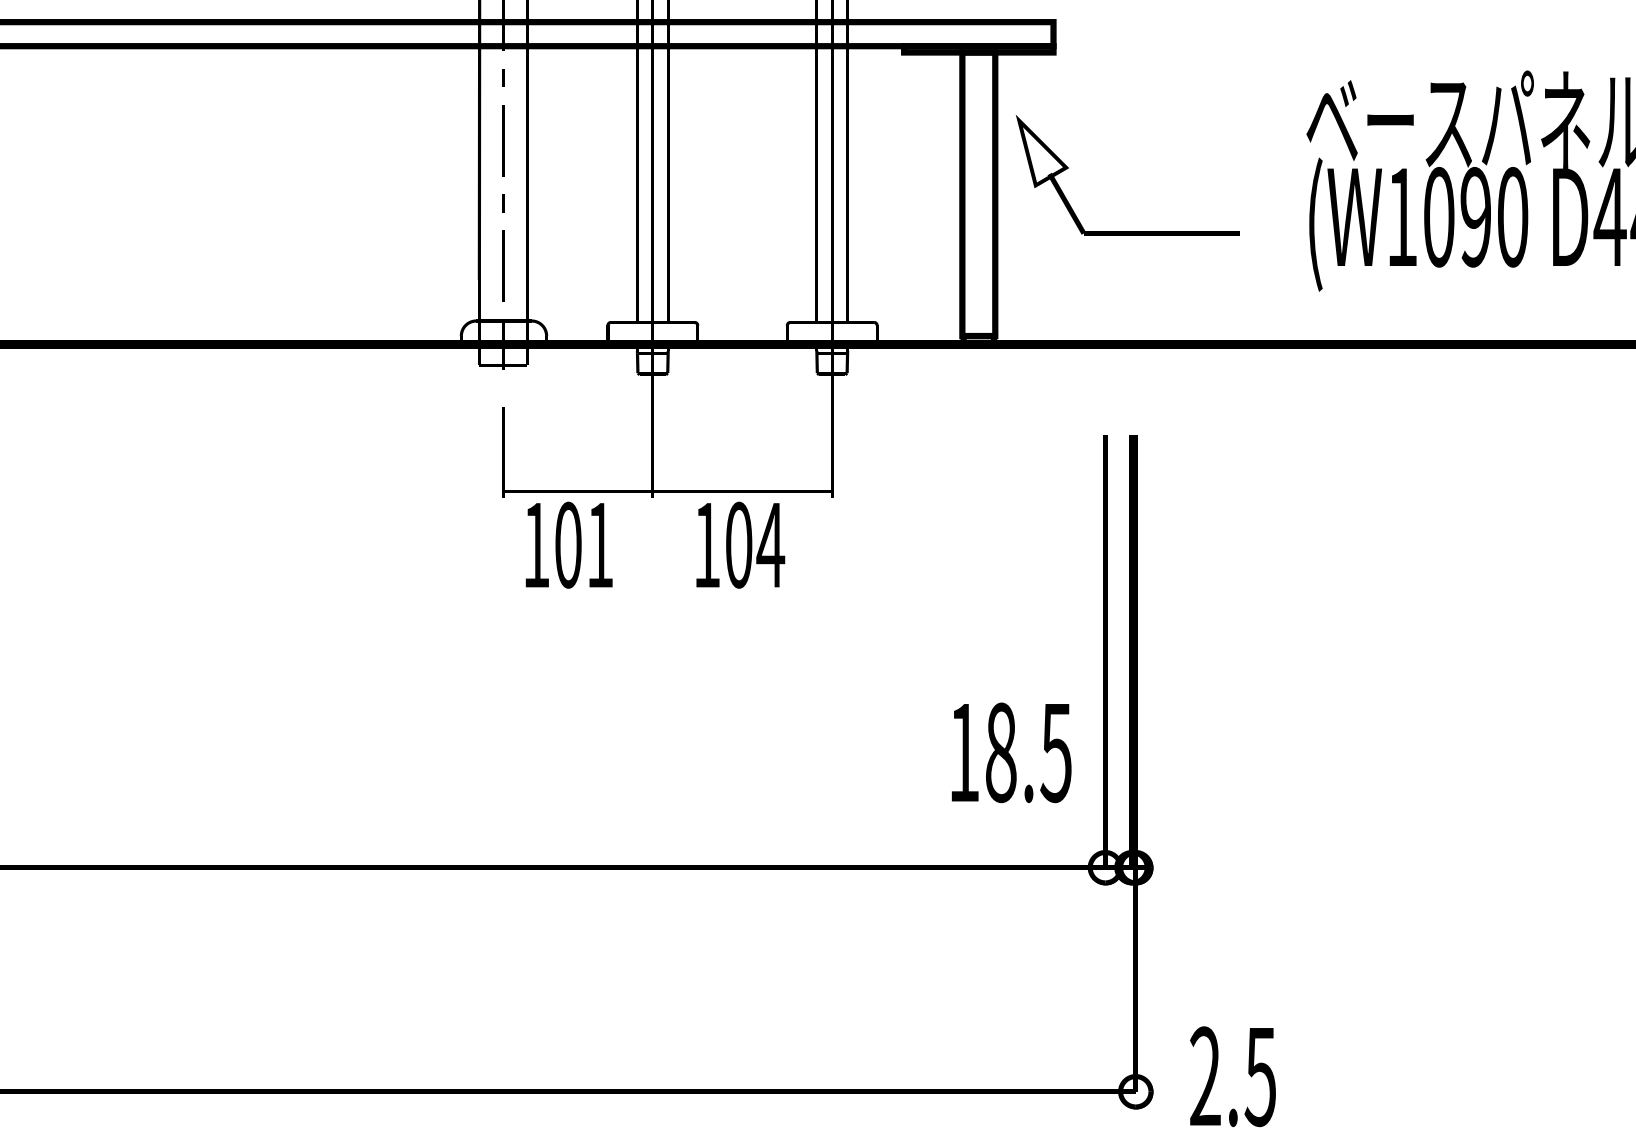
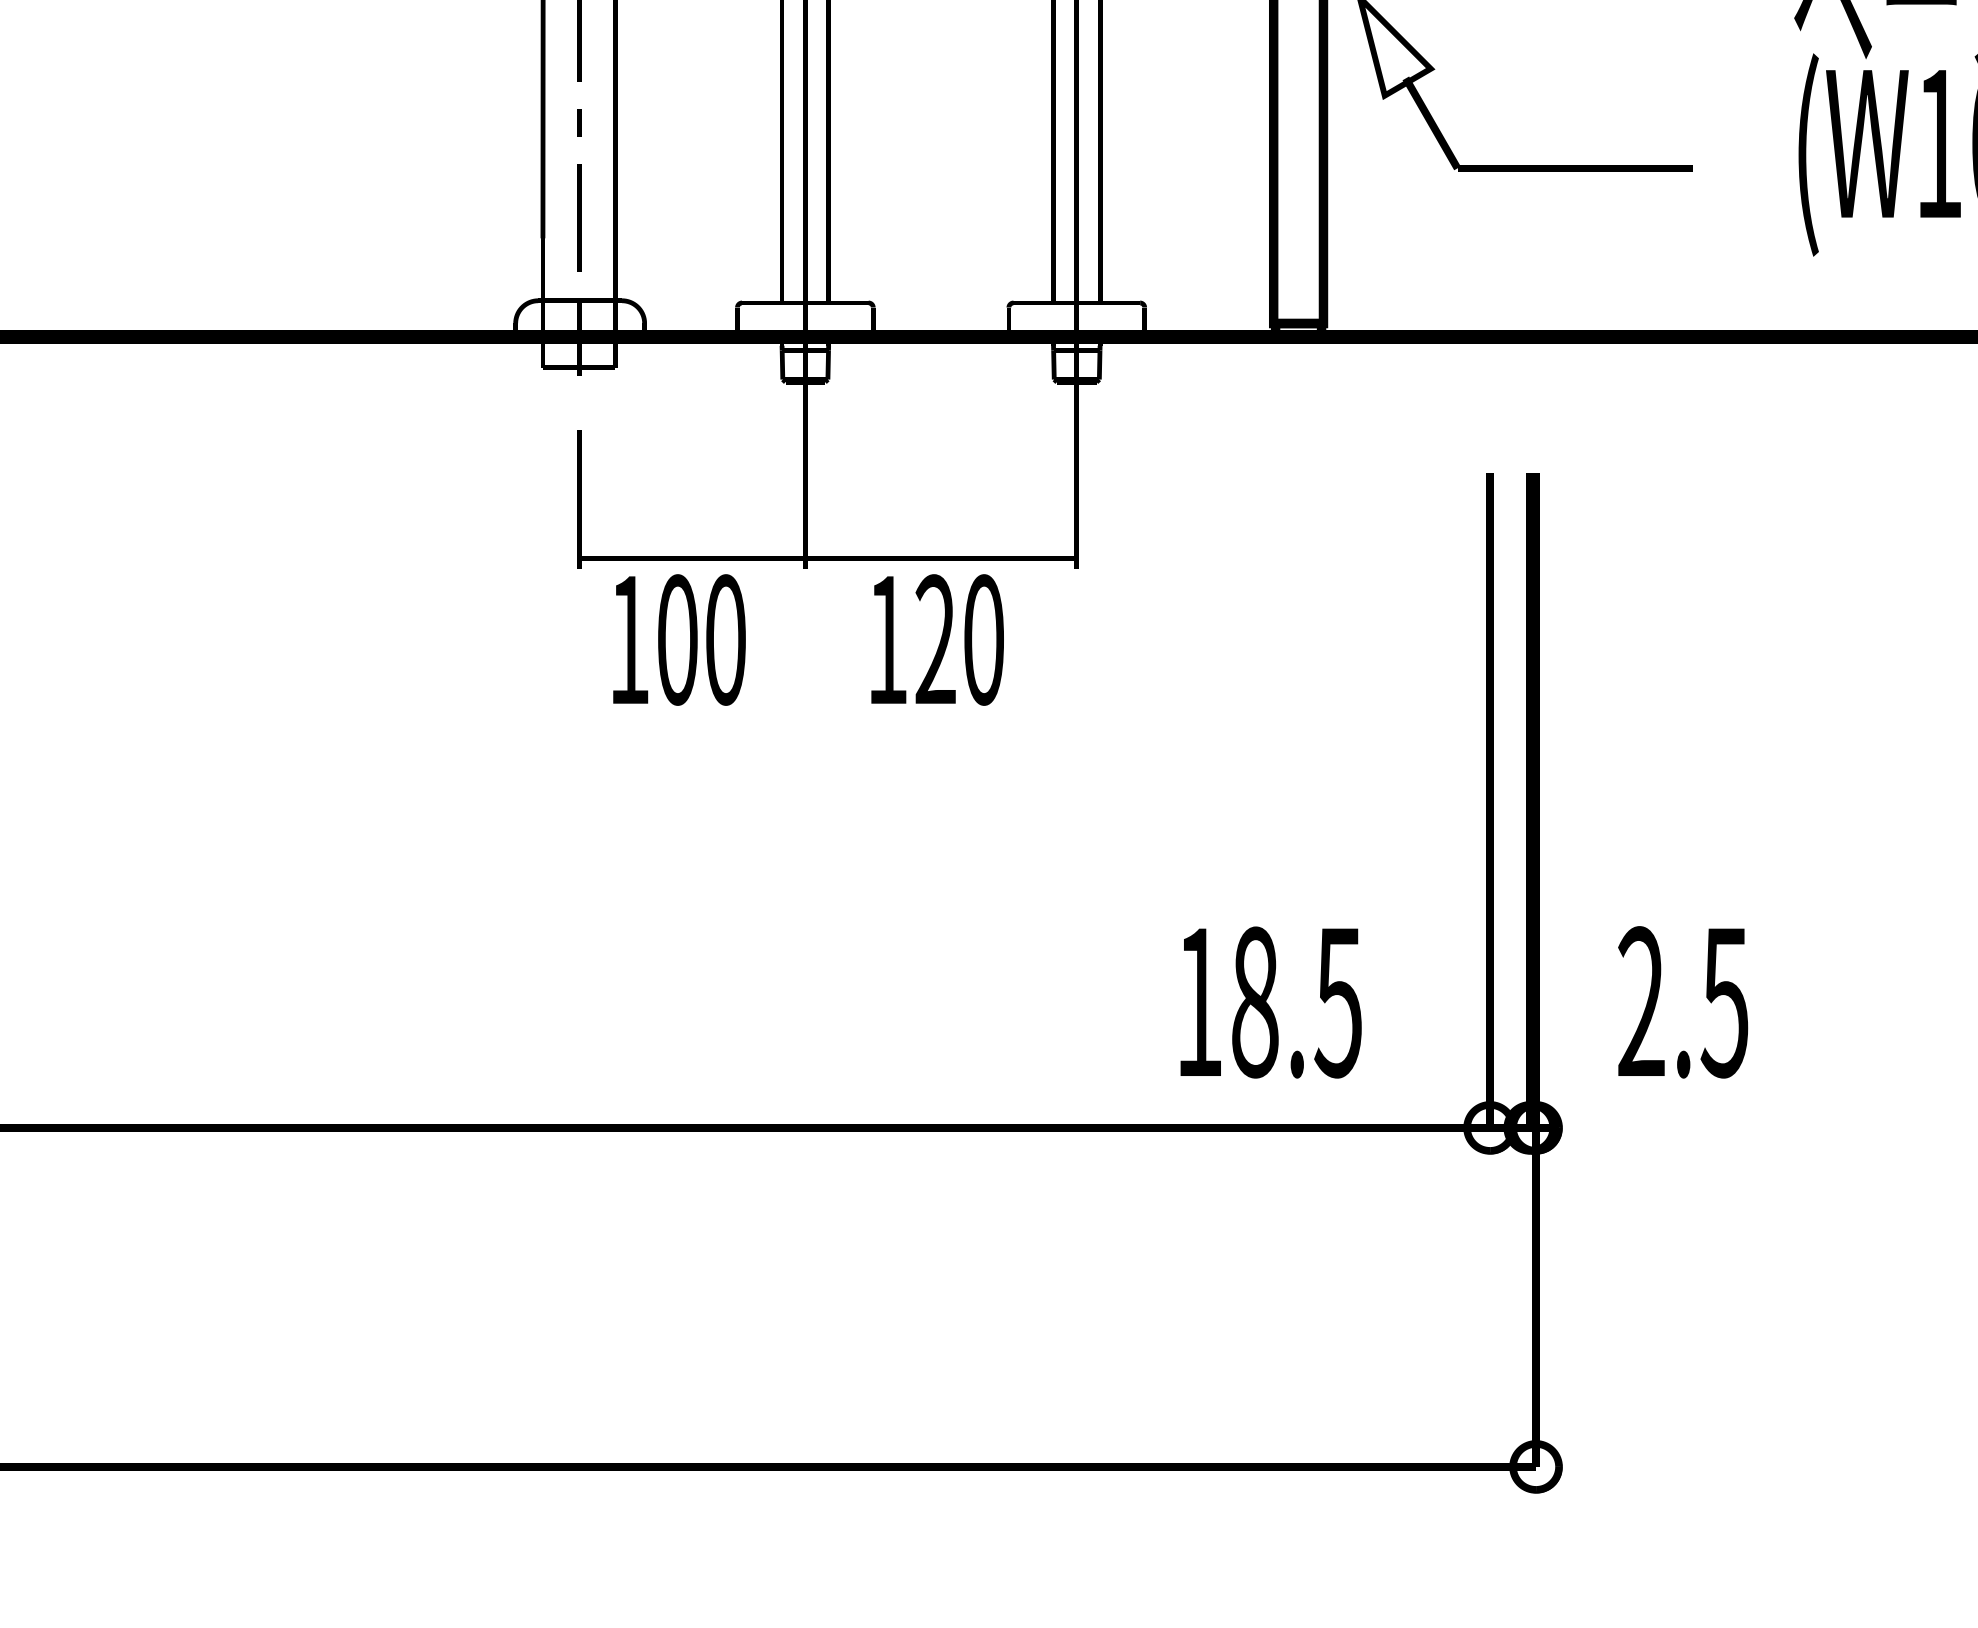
text: (600, 544) -> (726, 638), 101 -> 100
text: (755, 544) -> (960, 638), 104 -> 120
text: (1011, 752) -> (1270, 1002), moved
text: (1232, 1076) -> (1682, 1002), moved

